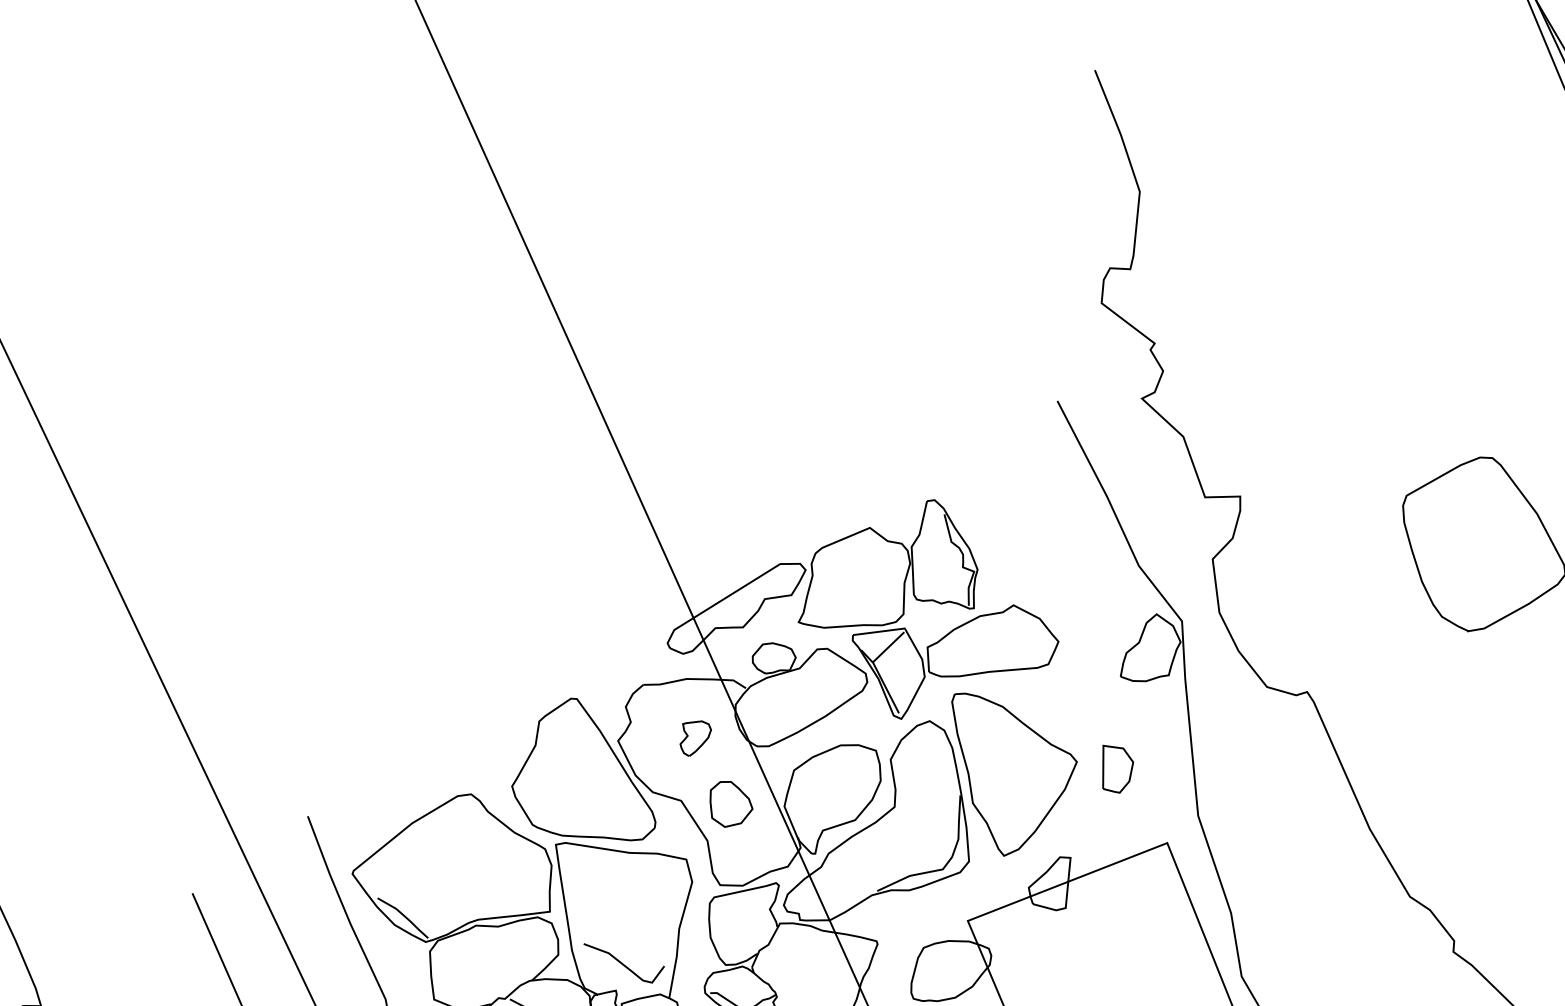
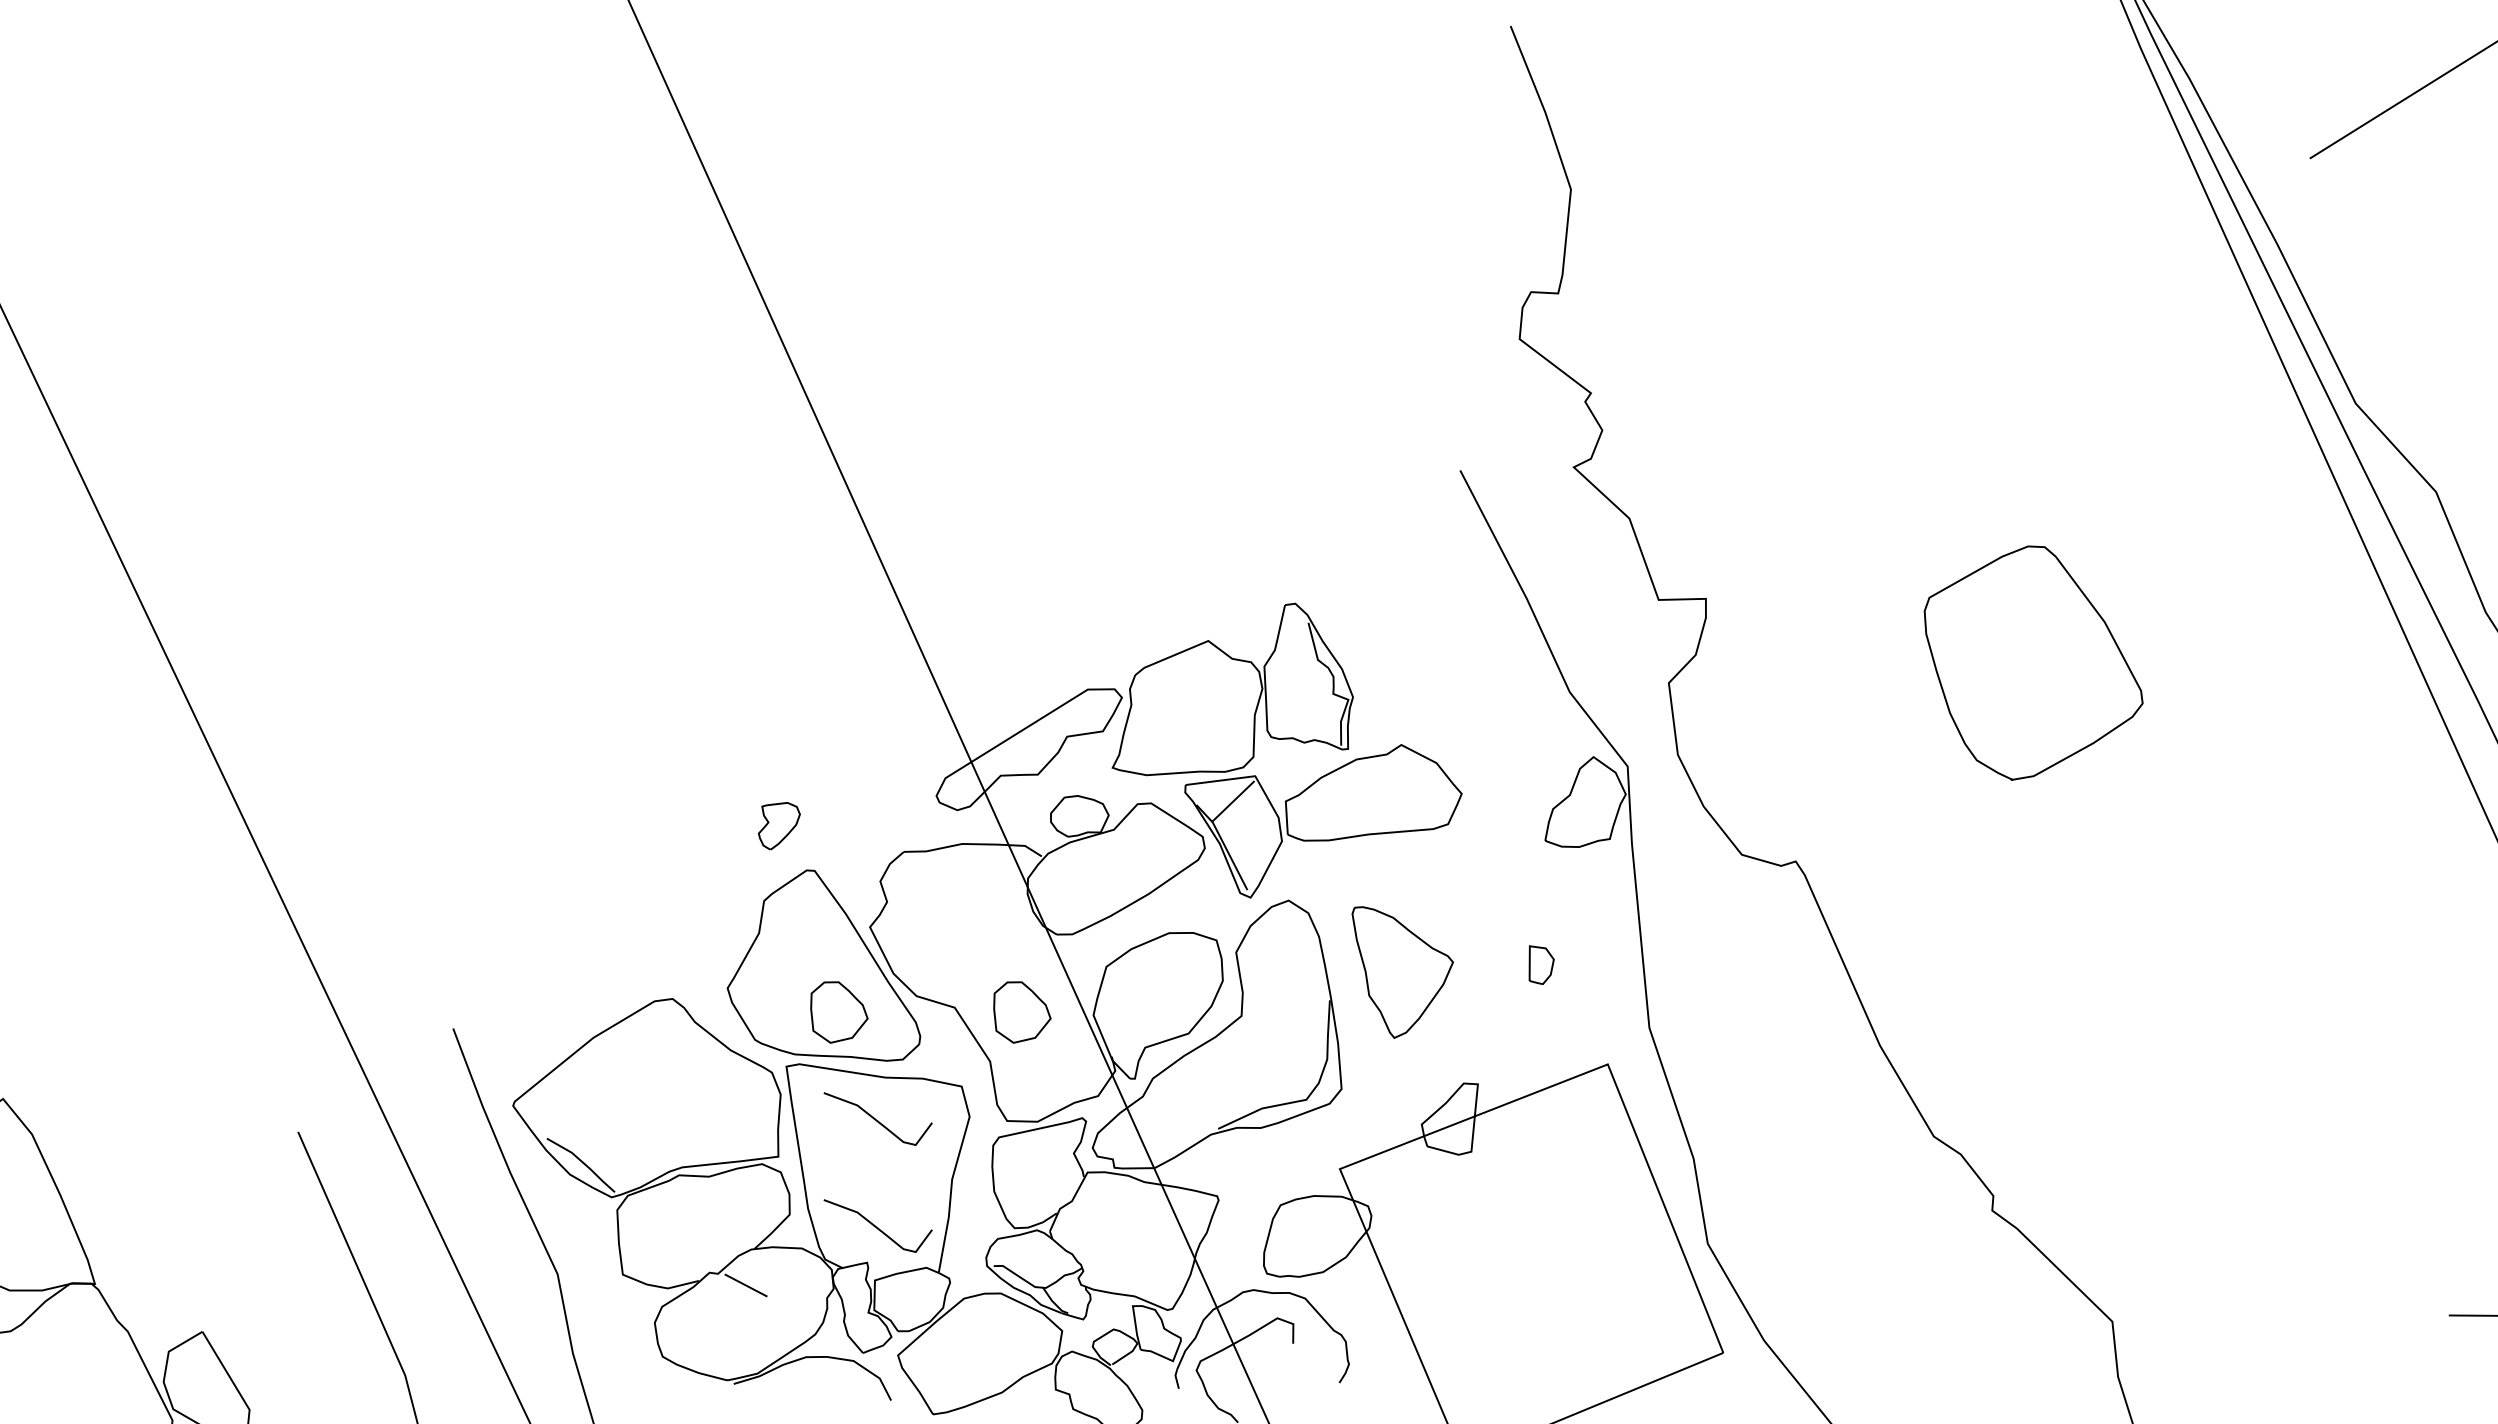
curve: (701, 744) -> (787, 833), moved
part: (1117, 768) -> (1541, 964), size x0.6
part: (1014, 774) -> (1402, 972), size x0.6
part: (595, 804) -> (839, 1012), added
curve: (622, 884) -> (876, 1119), added

